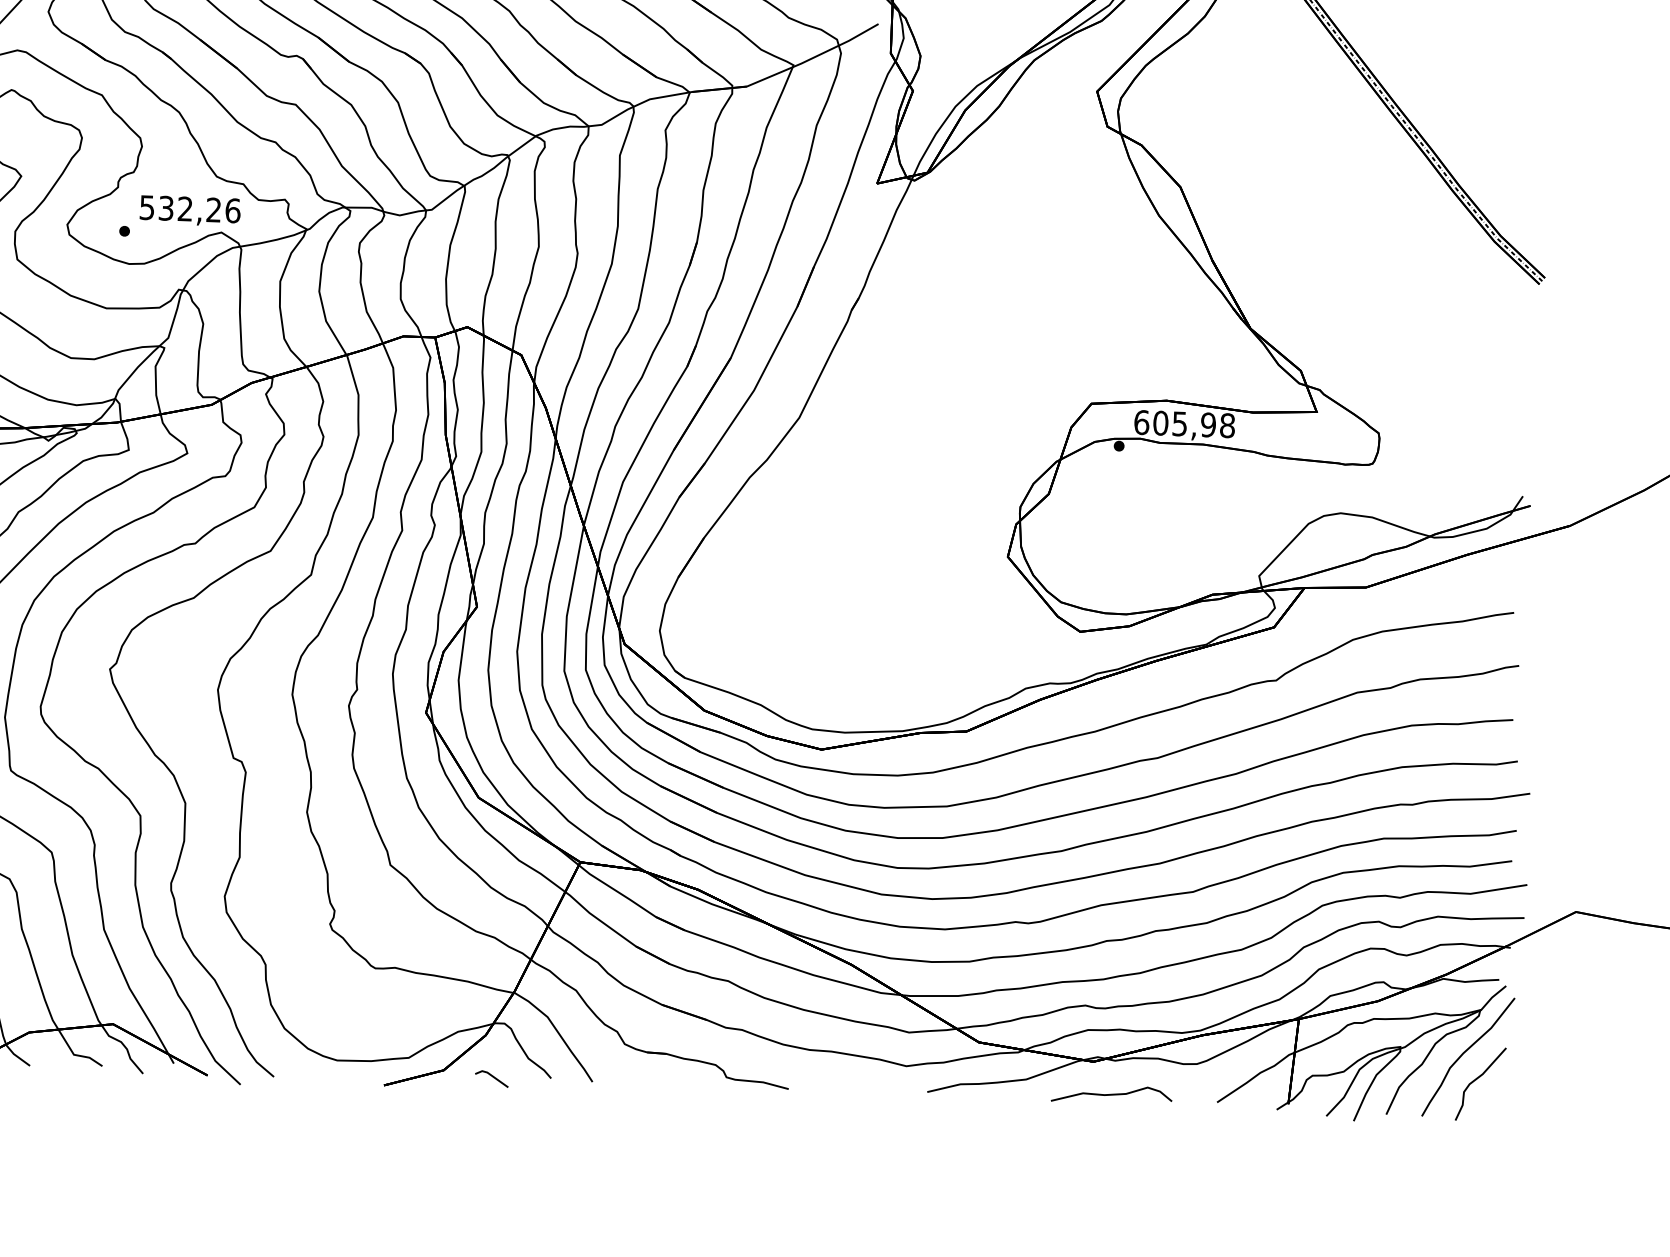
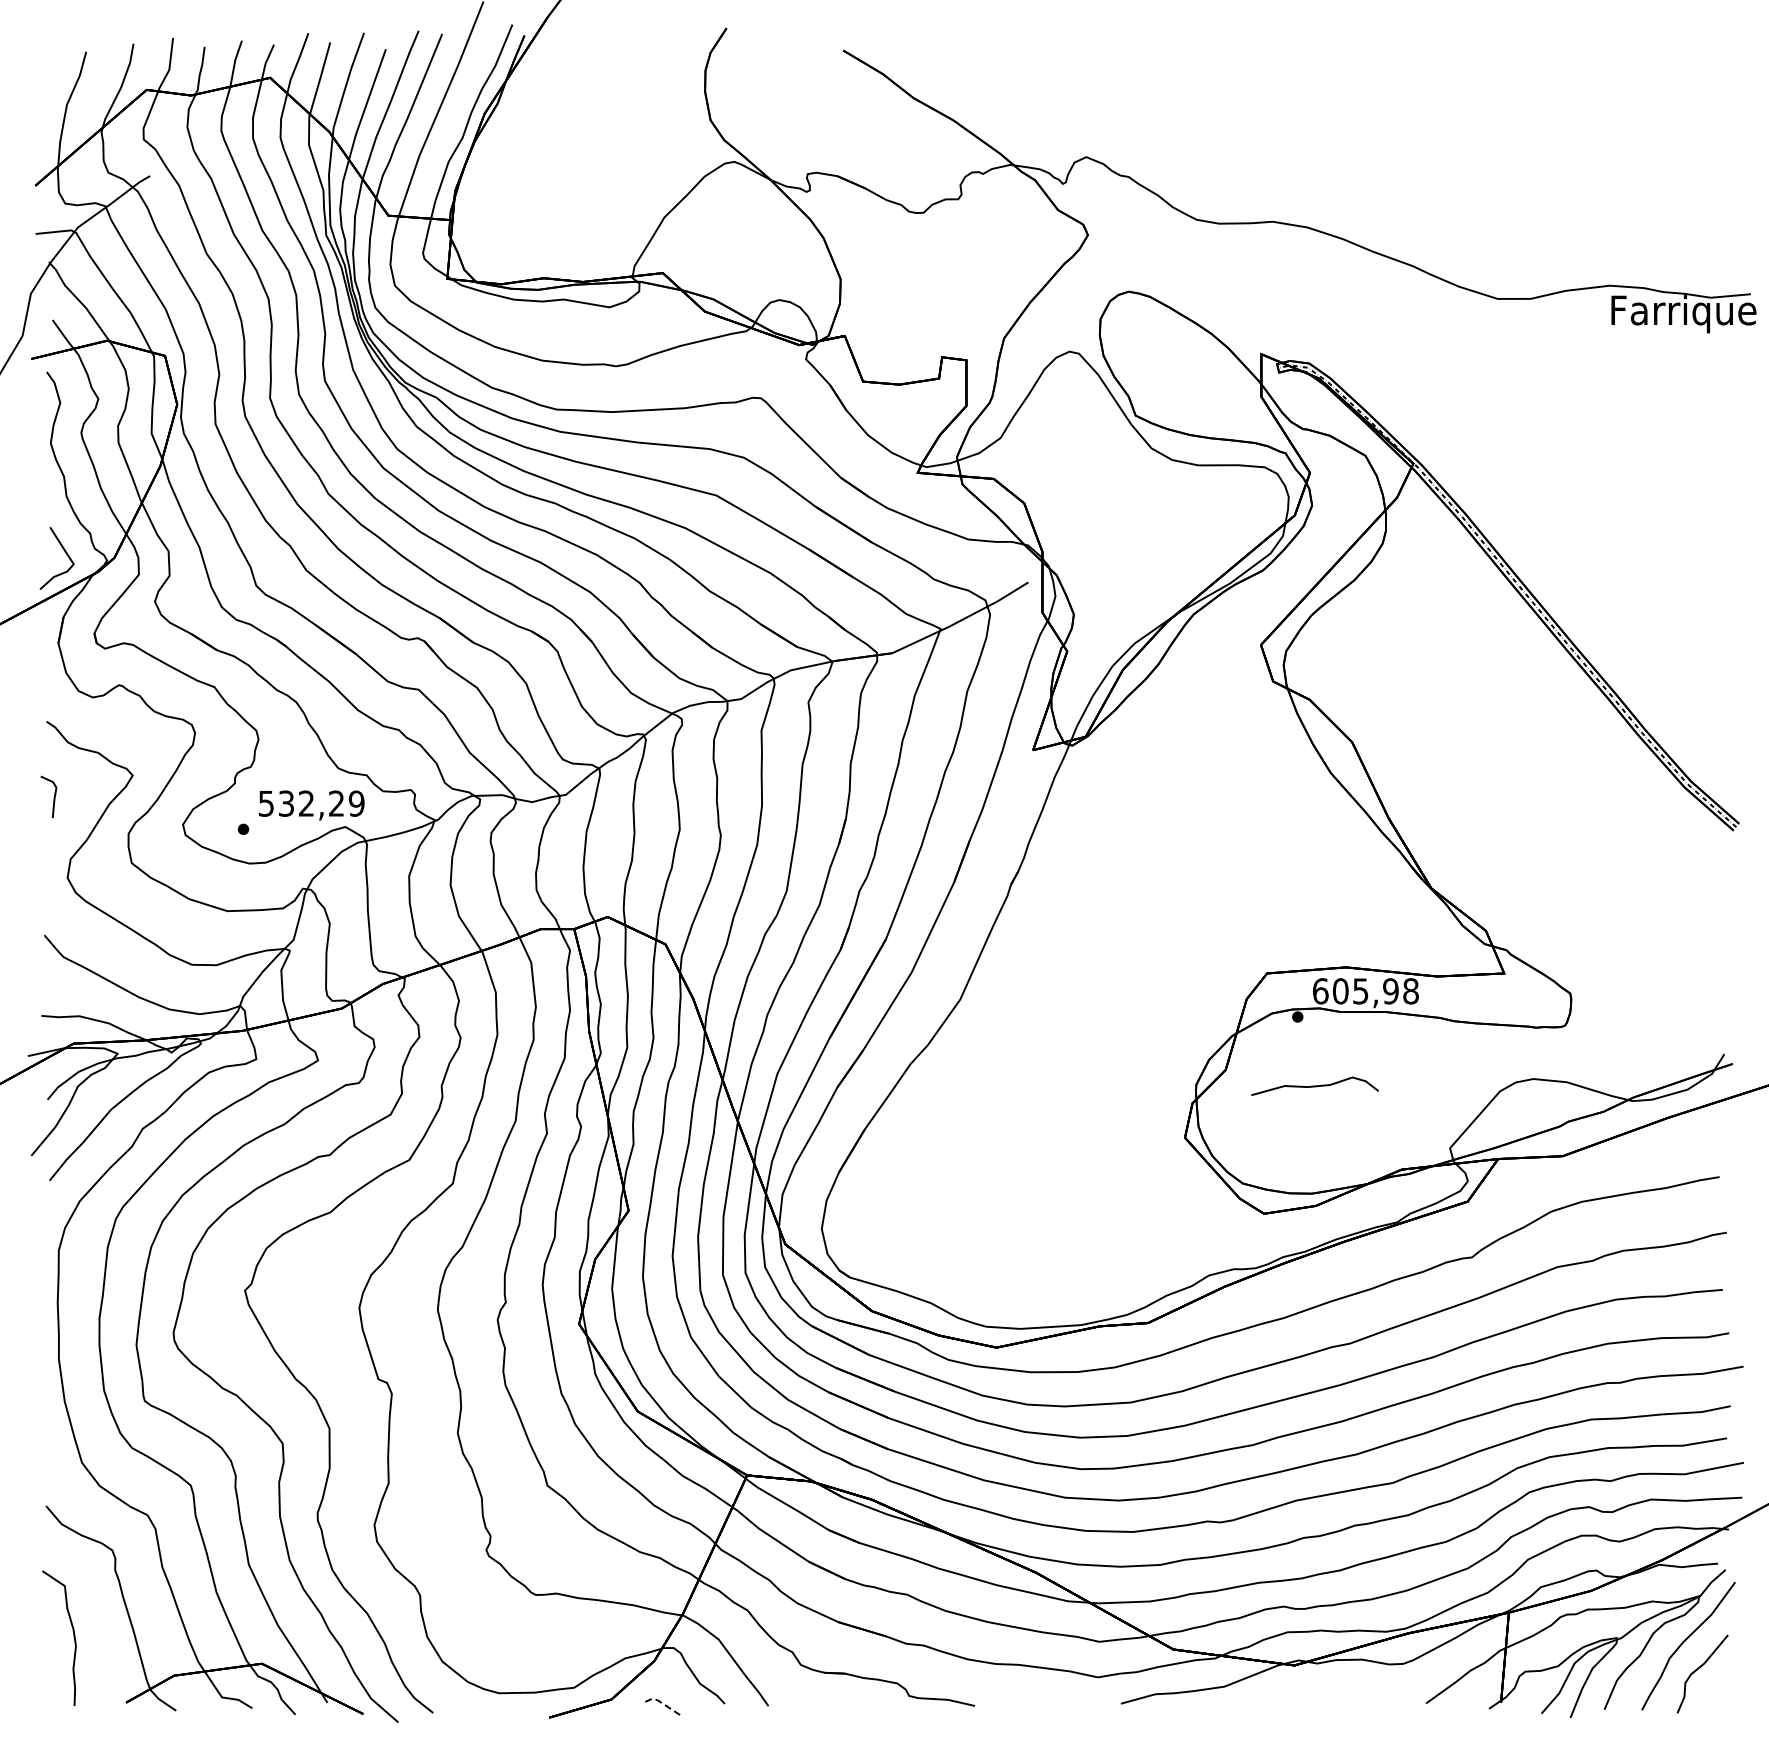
text: (232, 210) -> (356, 803), 532,26 -> 532,29
line: (491, 1074) -> (661, 1702), solid -> dashed
curve: (1111, 1093) -> (1314, 1085), moved

